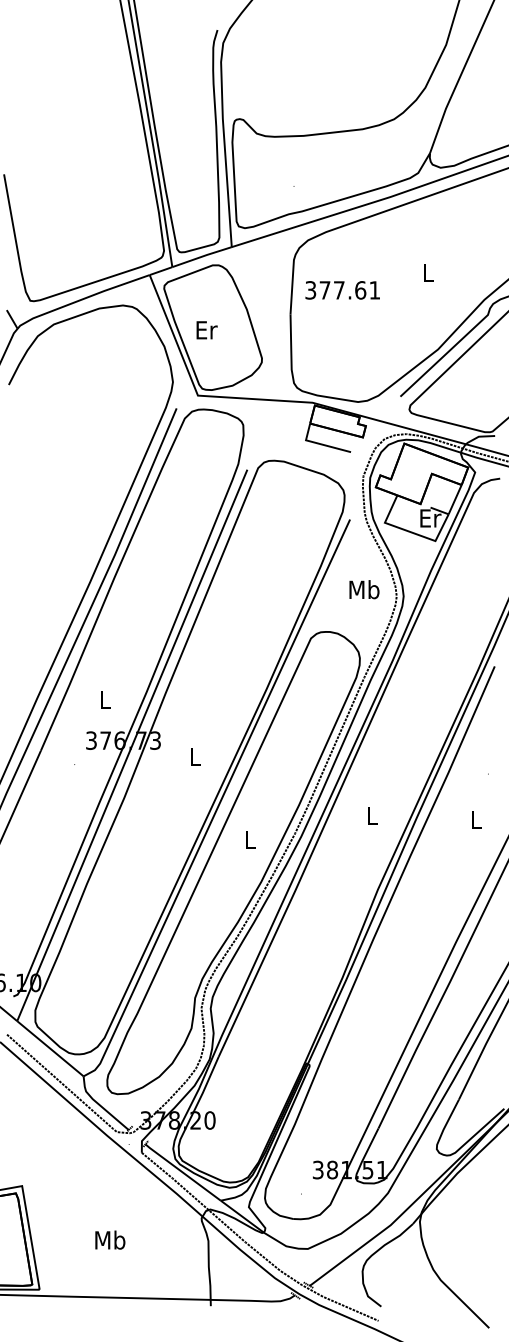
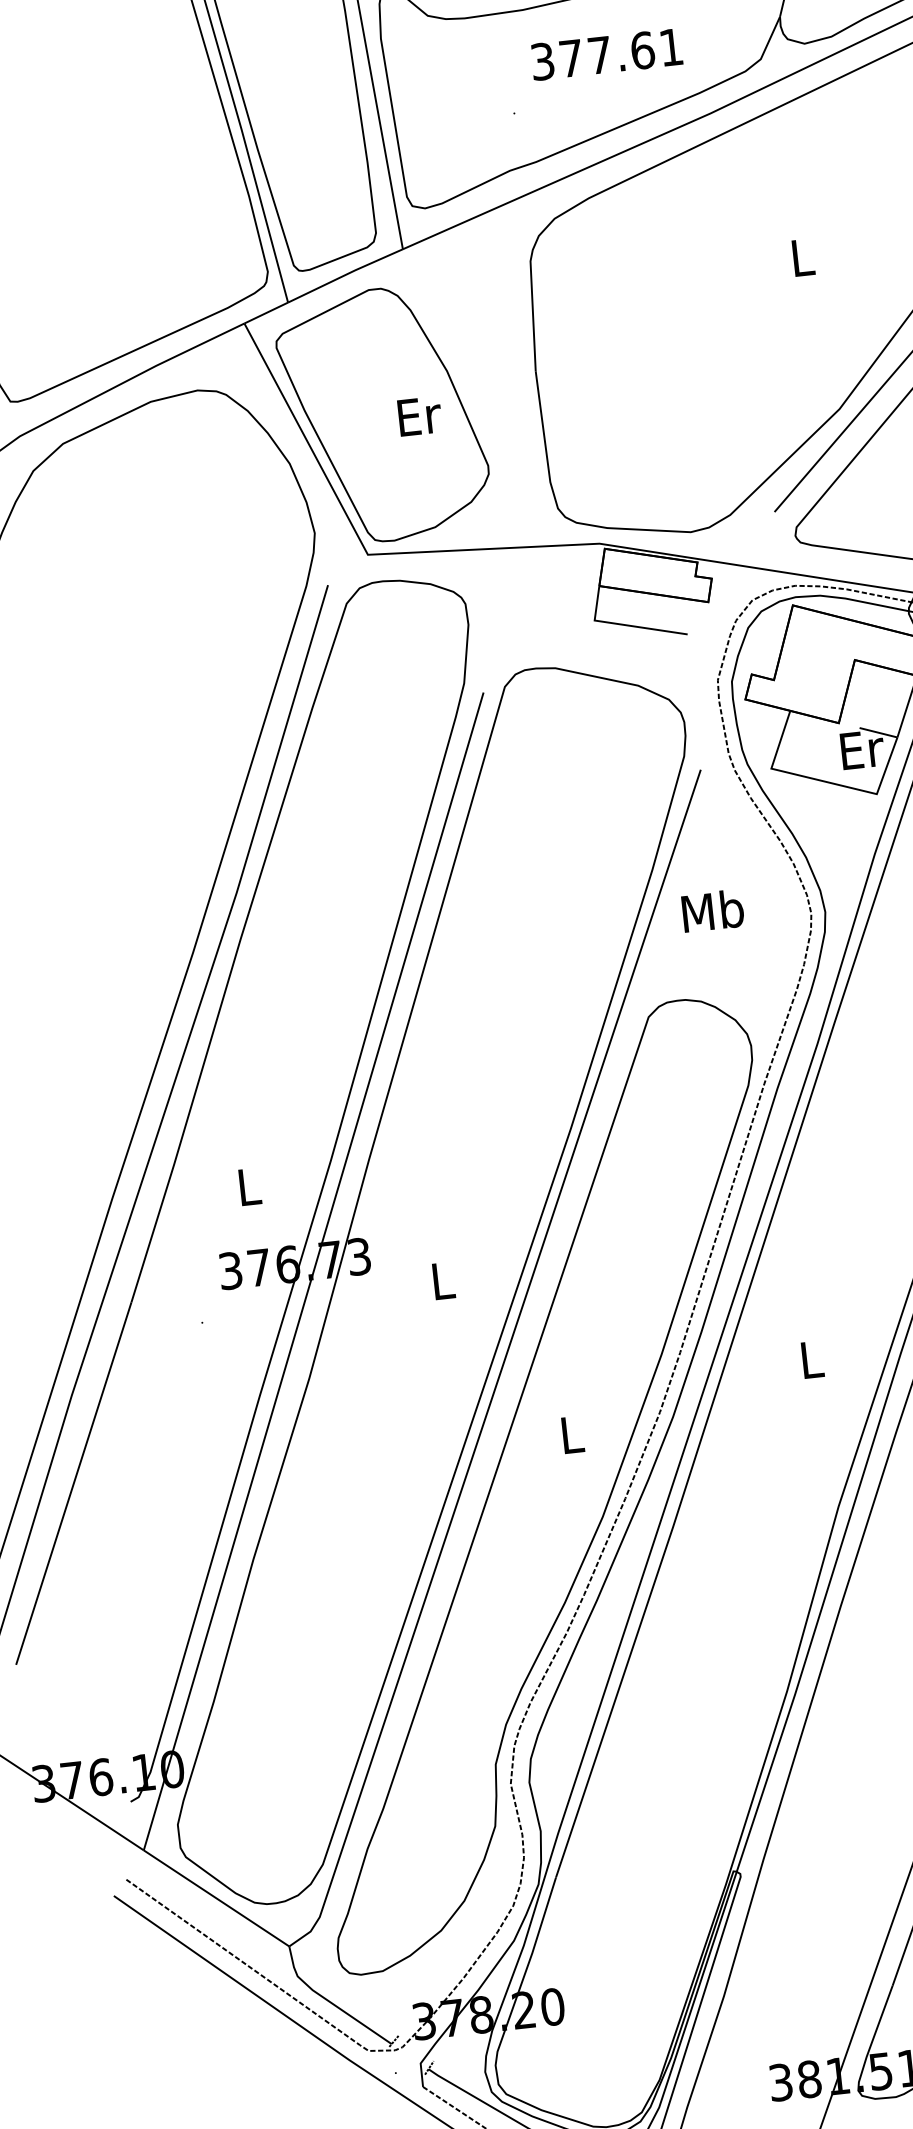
text: (342, 290) -> (606, 54), moved
text: (206, 330) -> (418, 416), moved
text: (364, 589) -> (713, 910), moved

